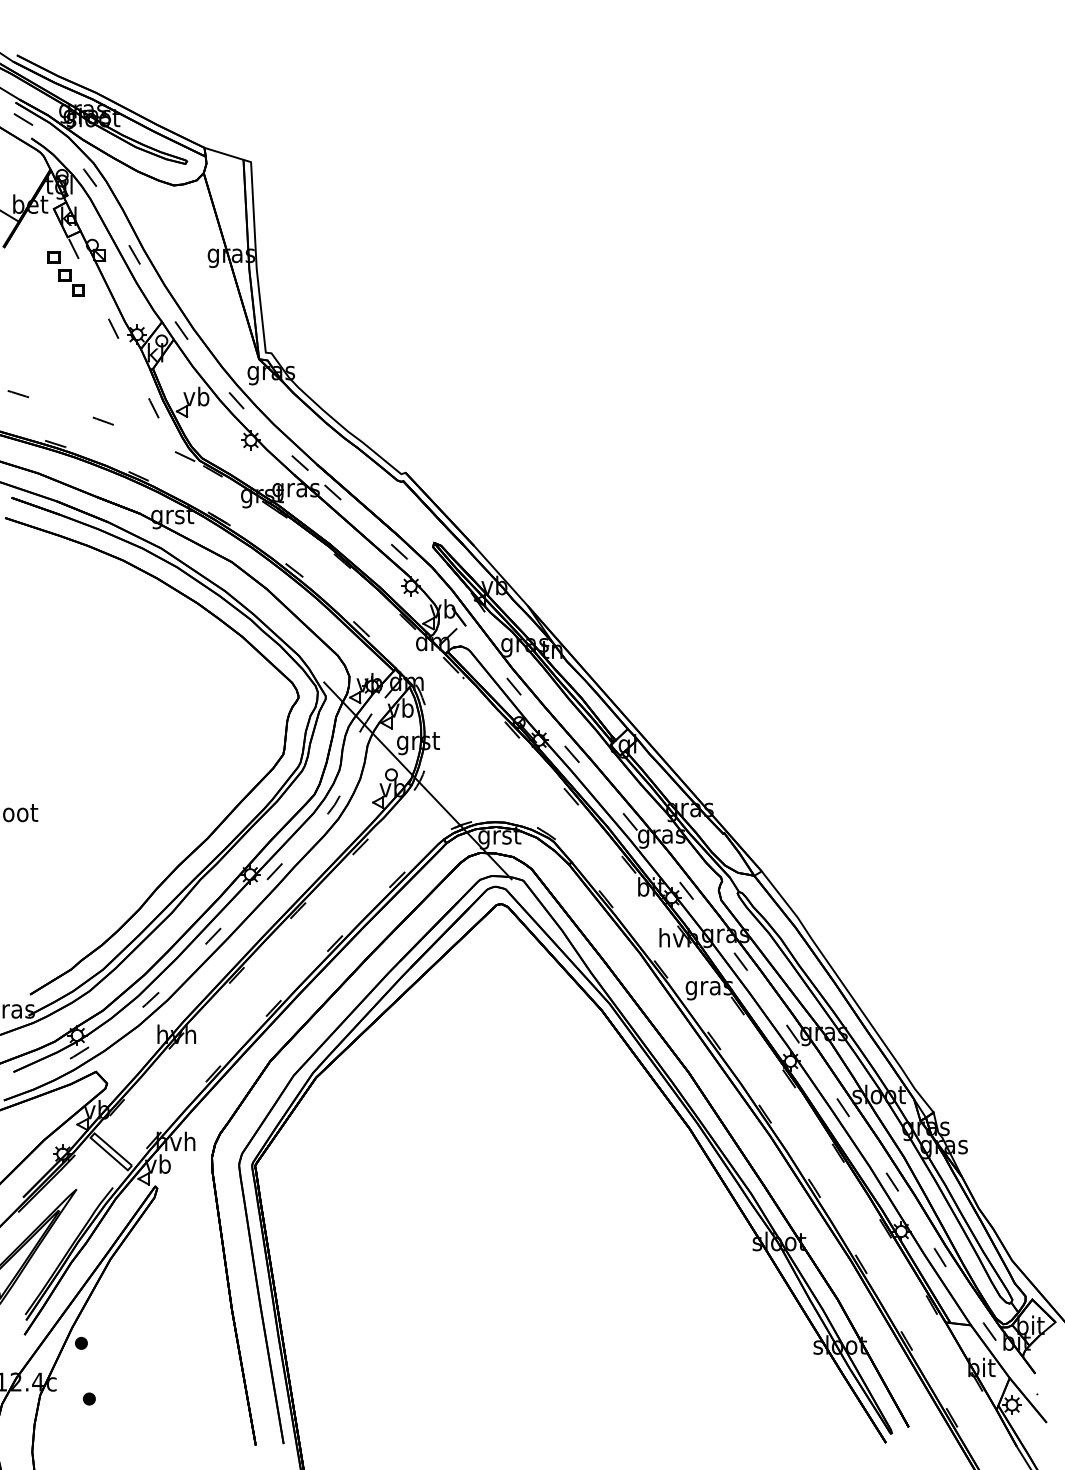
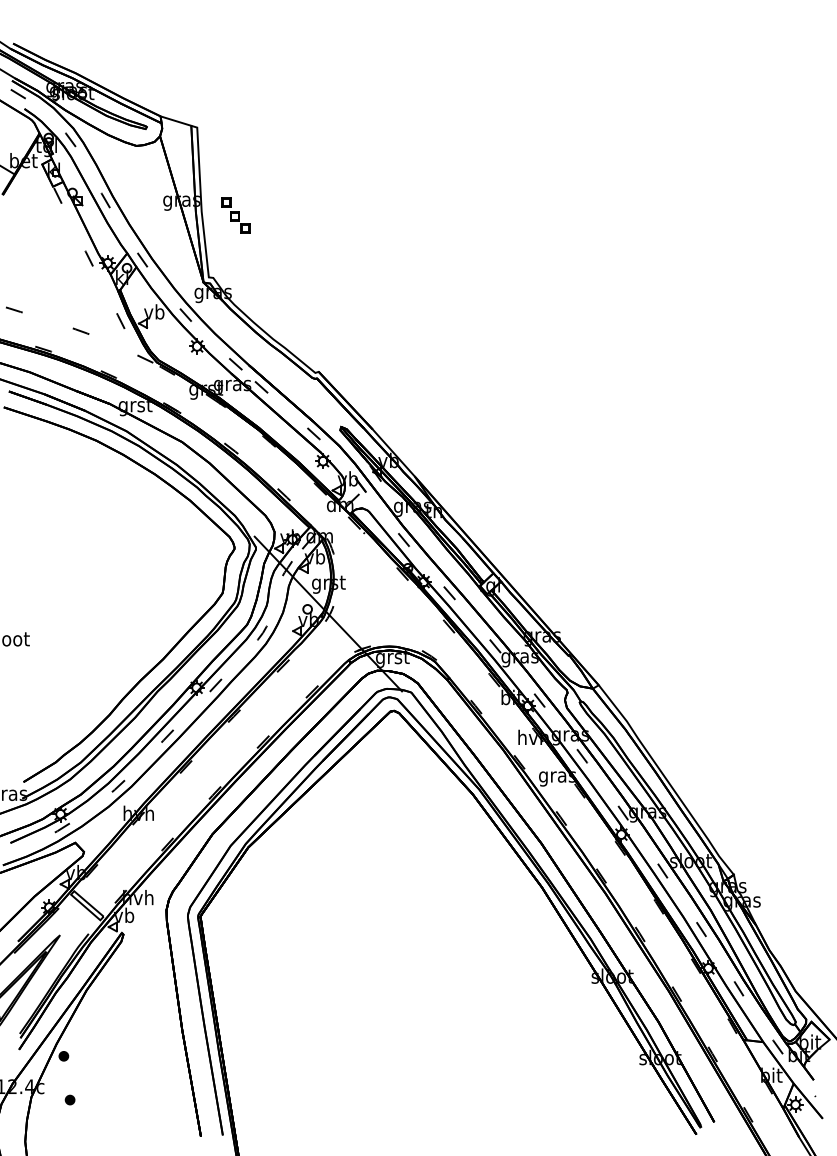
part: (65, 273) -> (235, 215), moved

